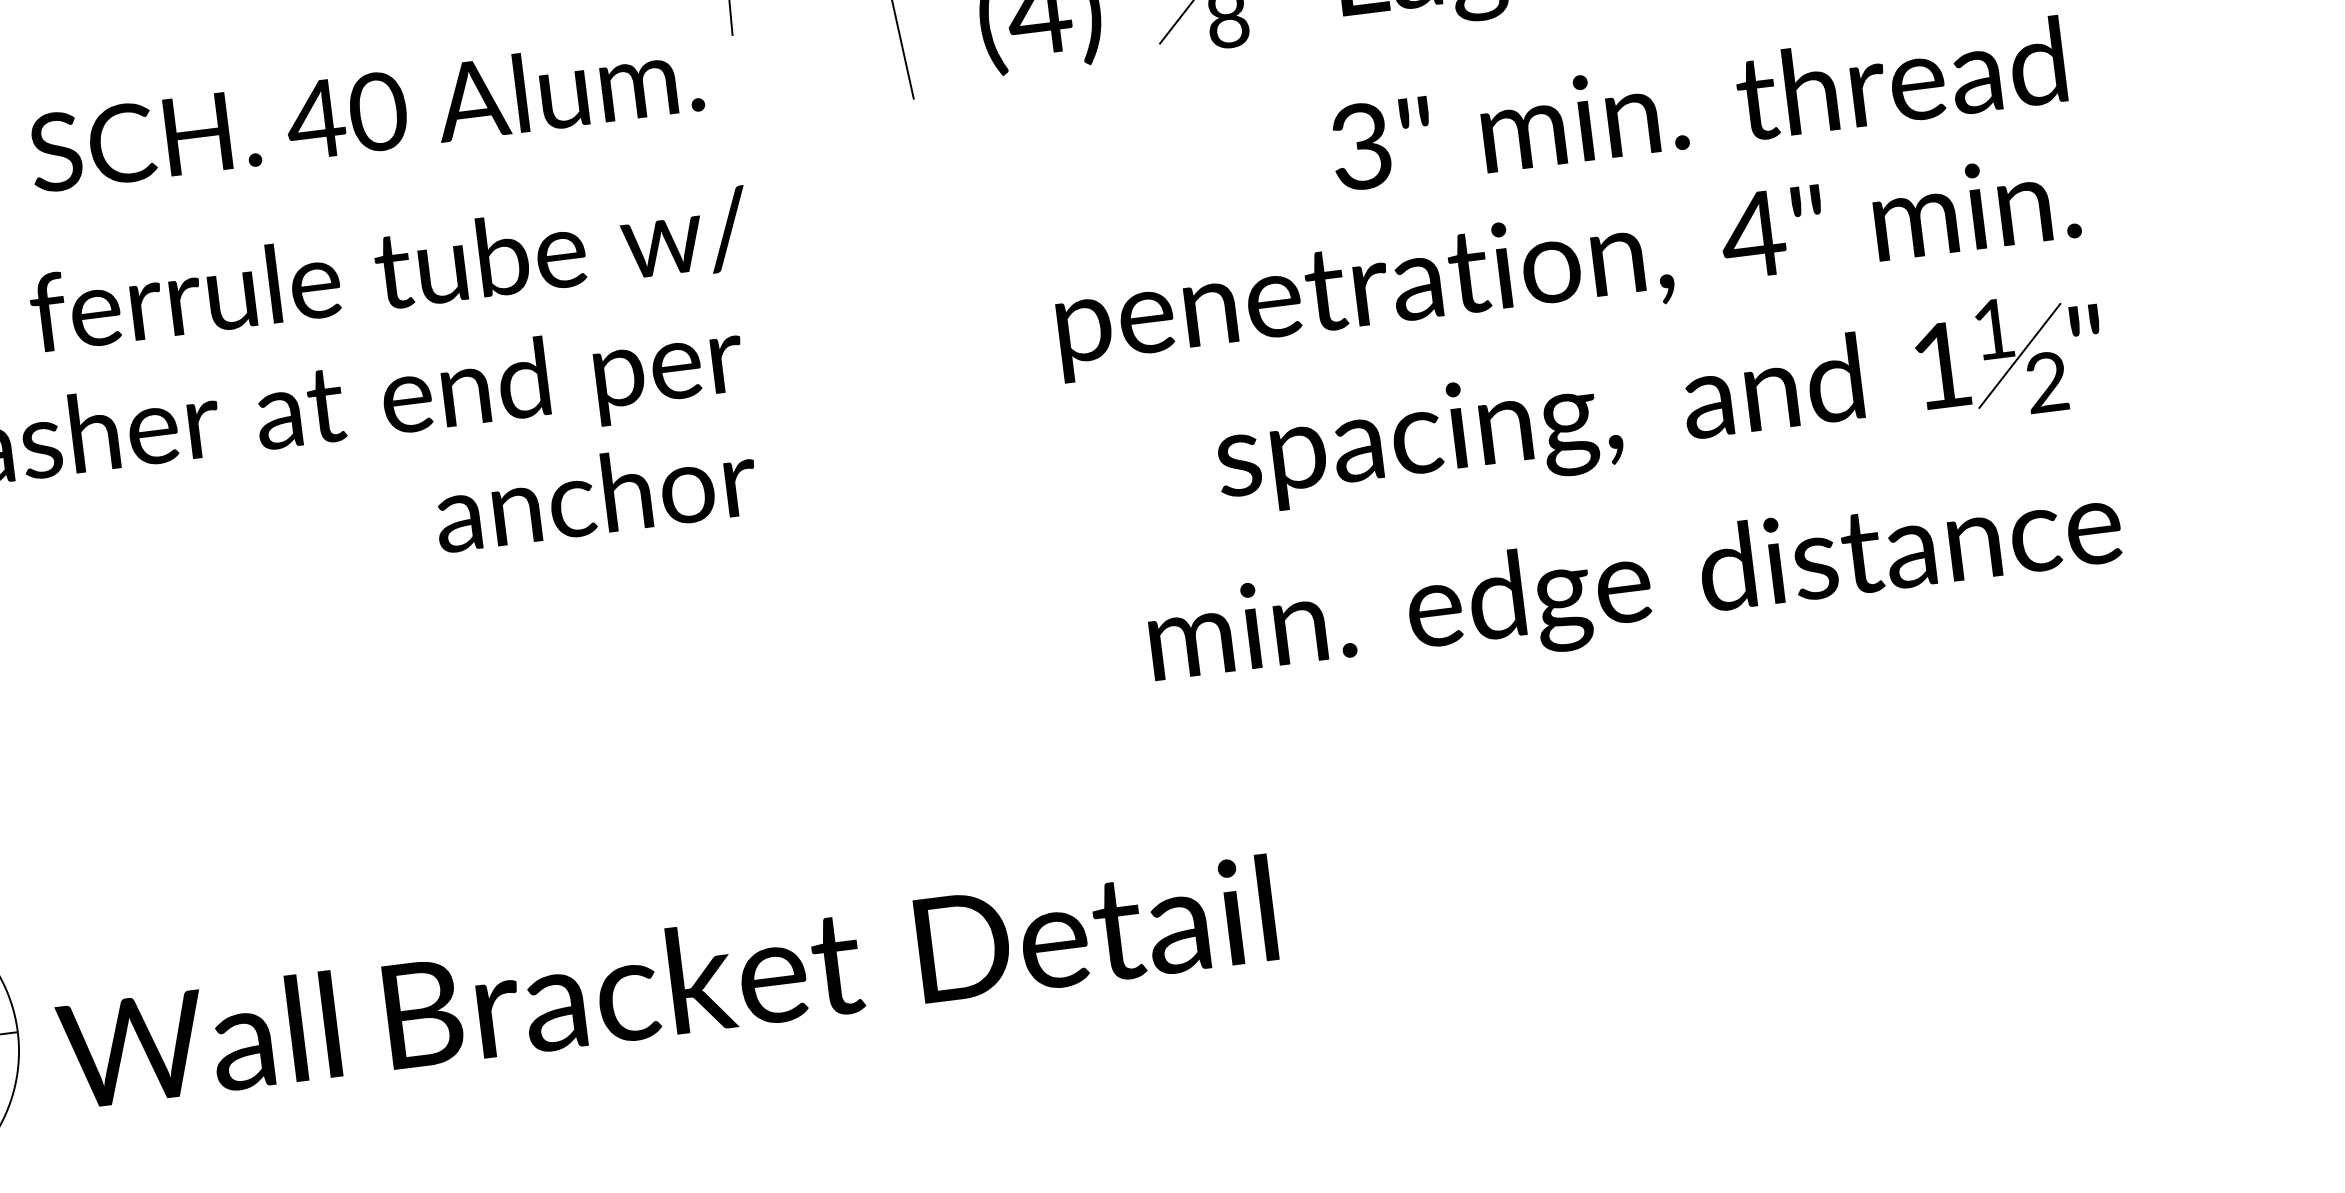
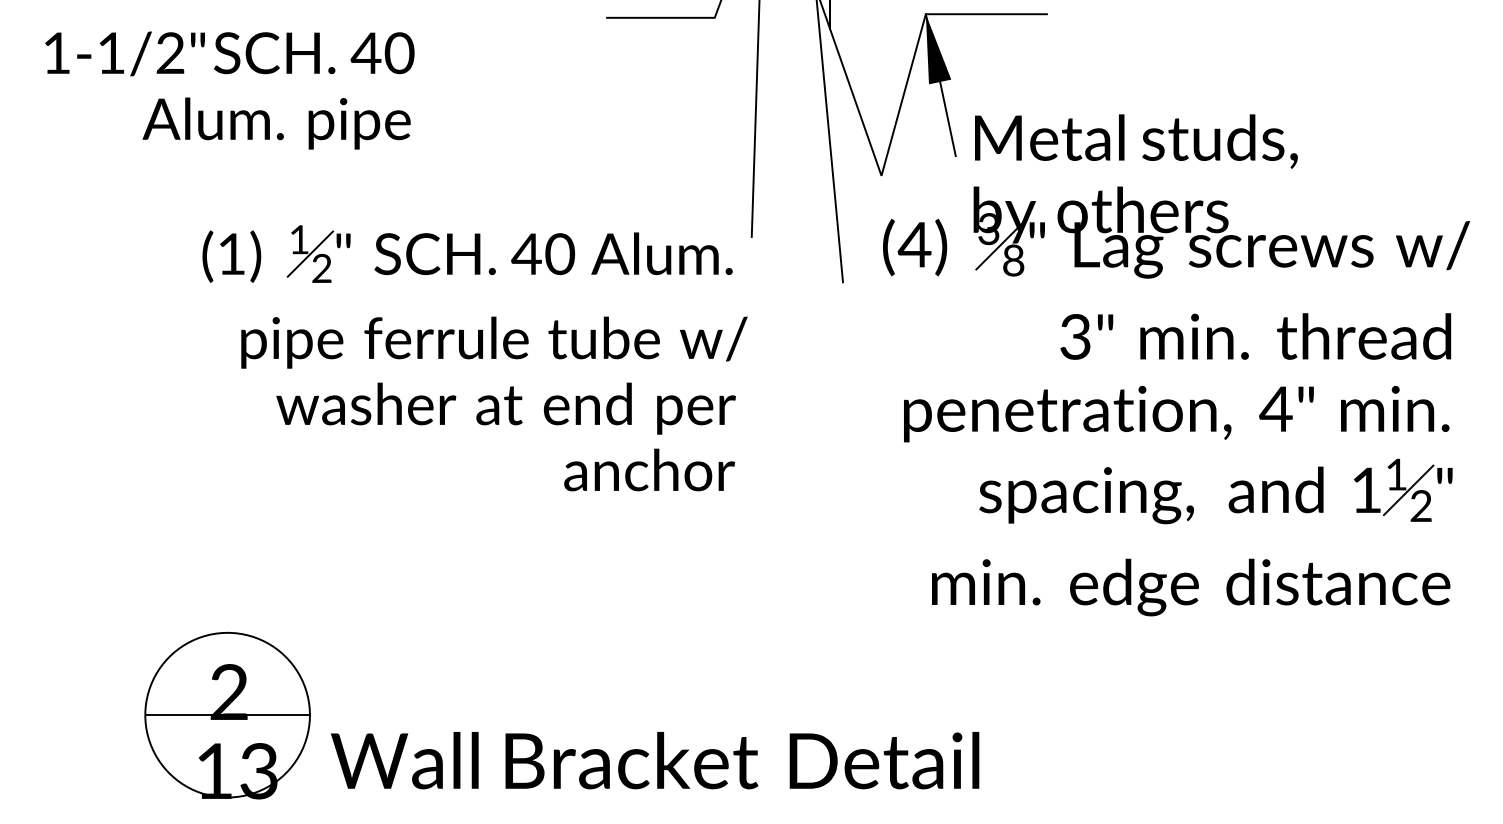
text: (667, 982) -> (655, 760), moved

